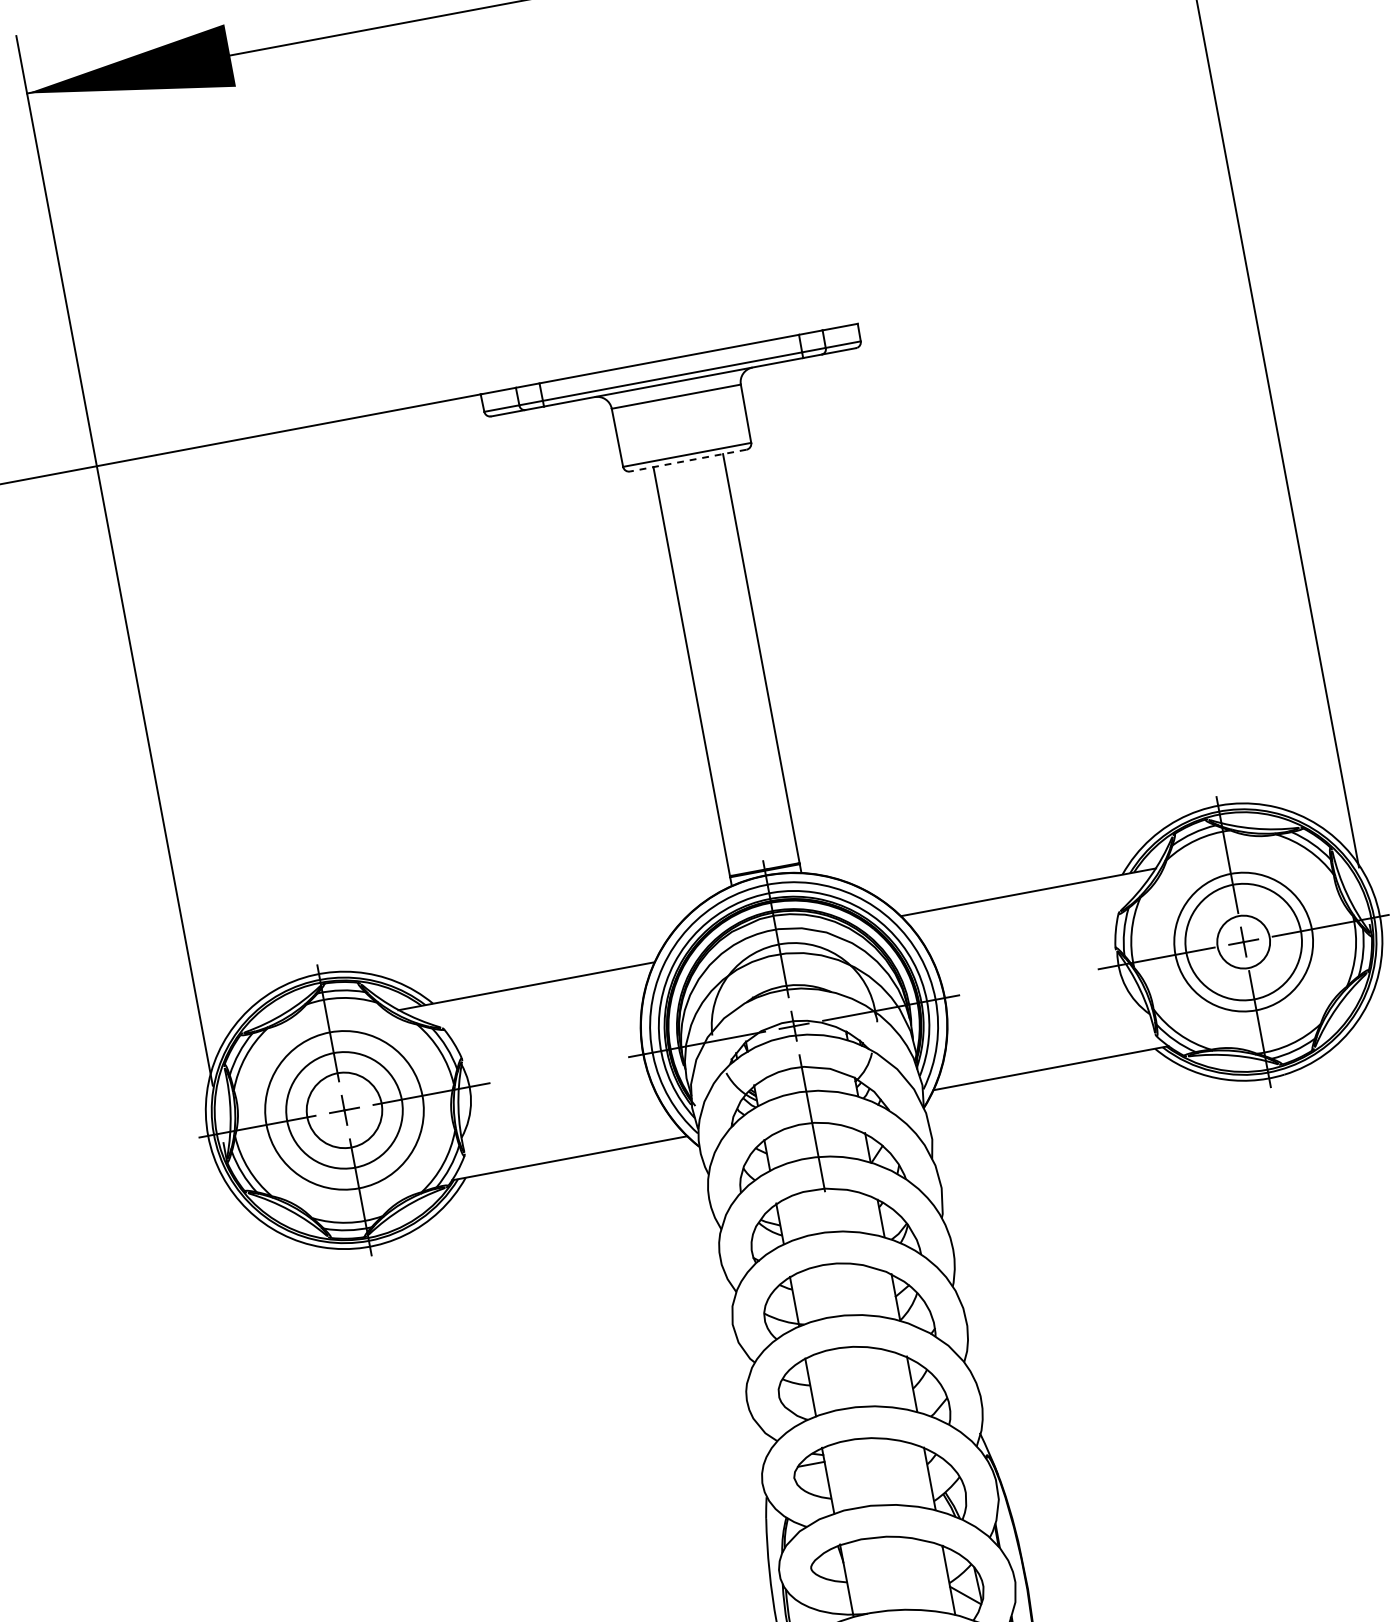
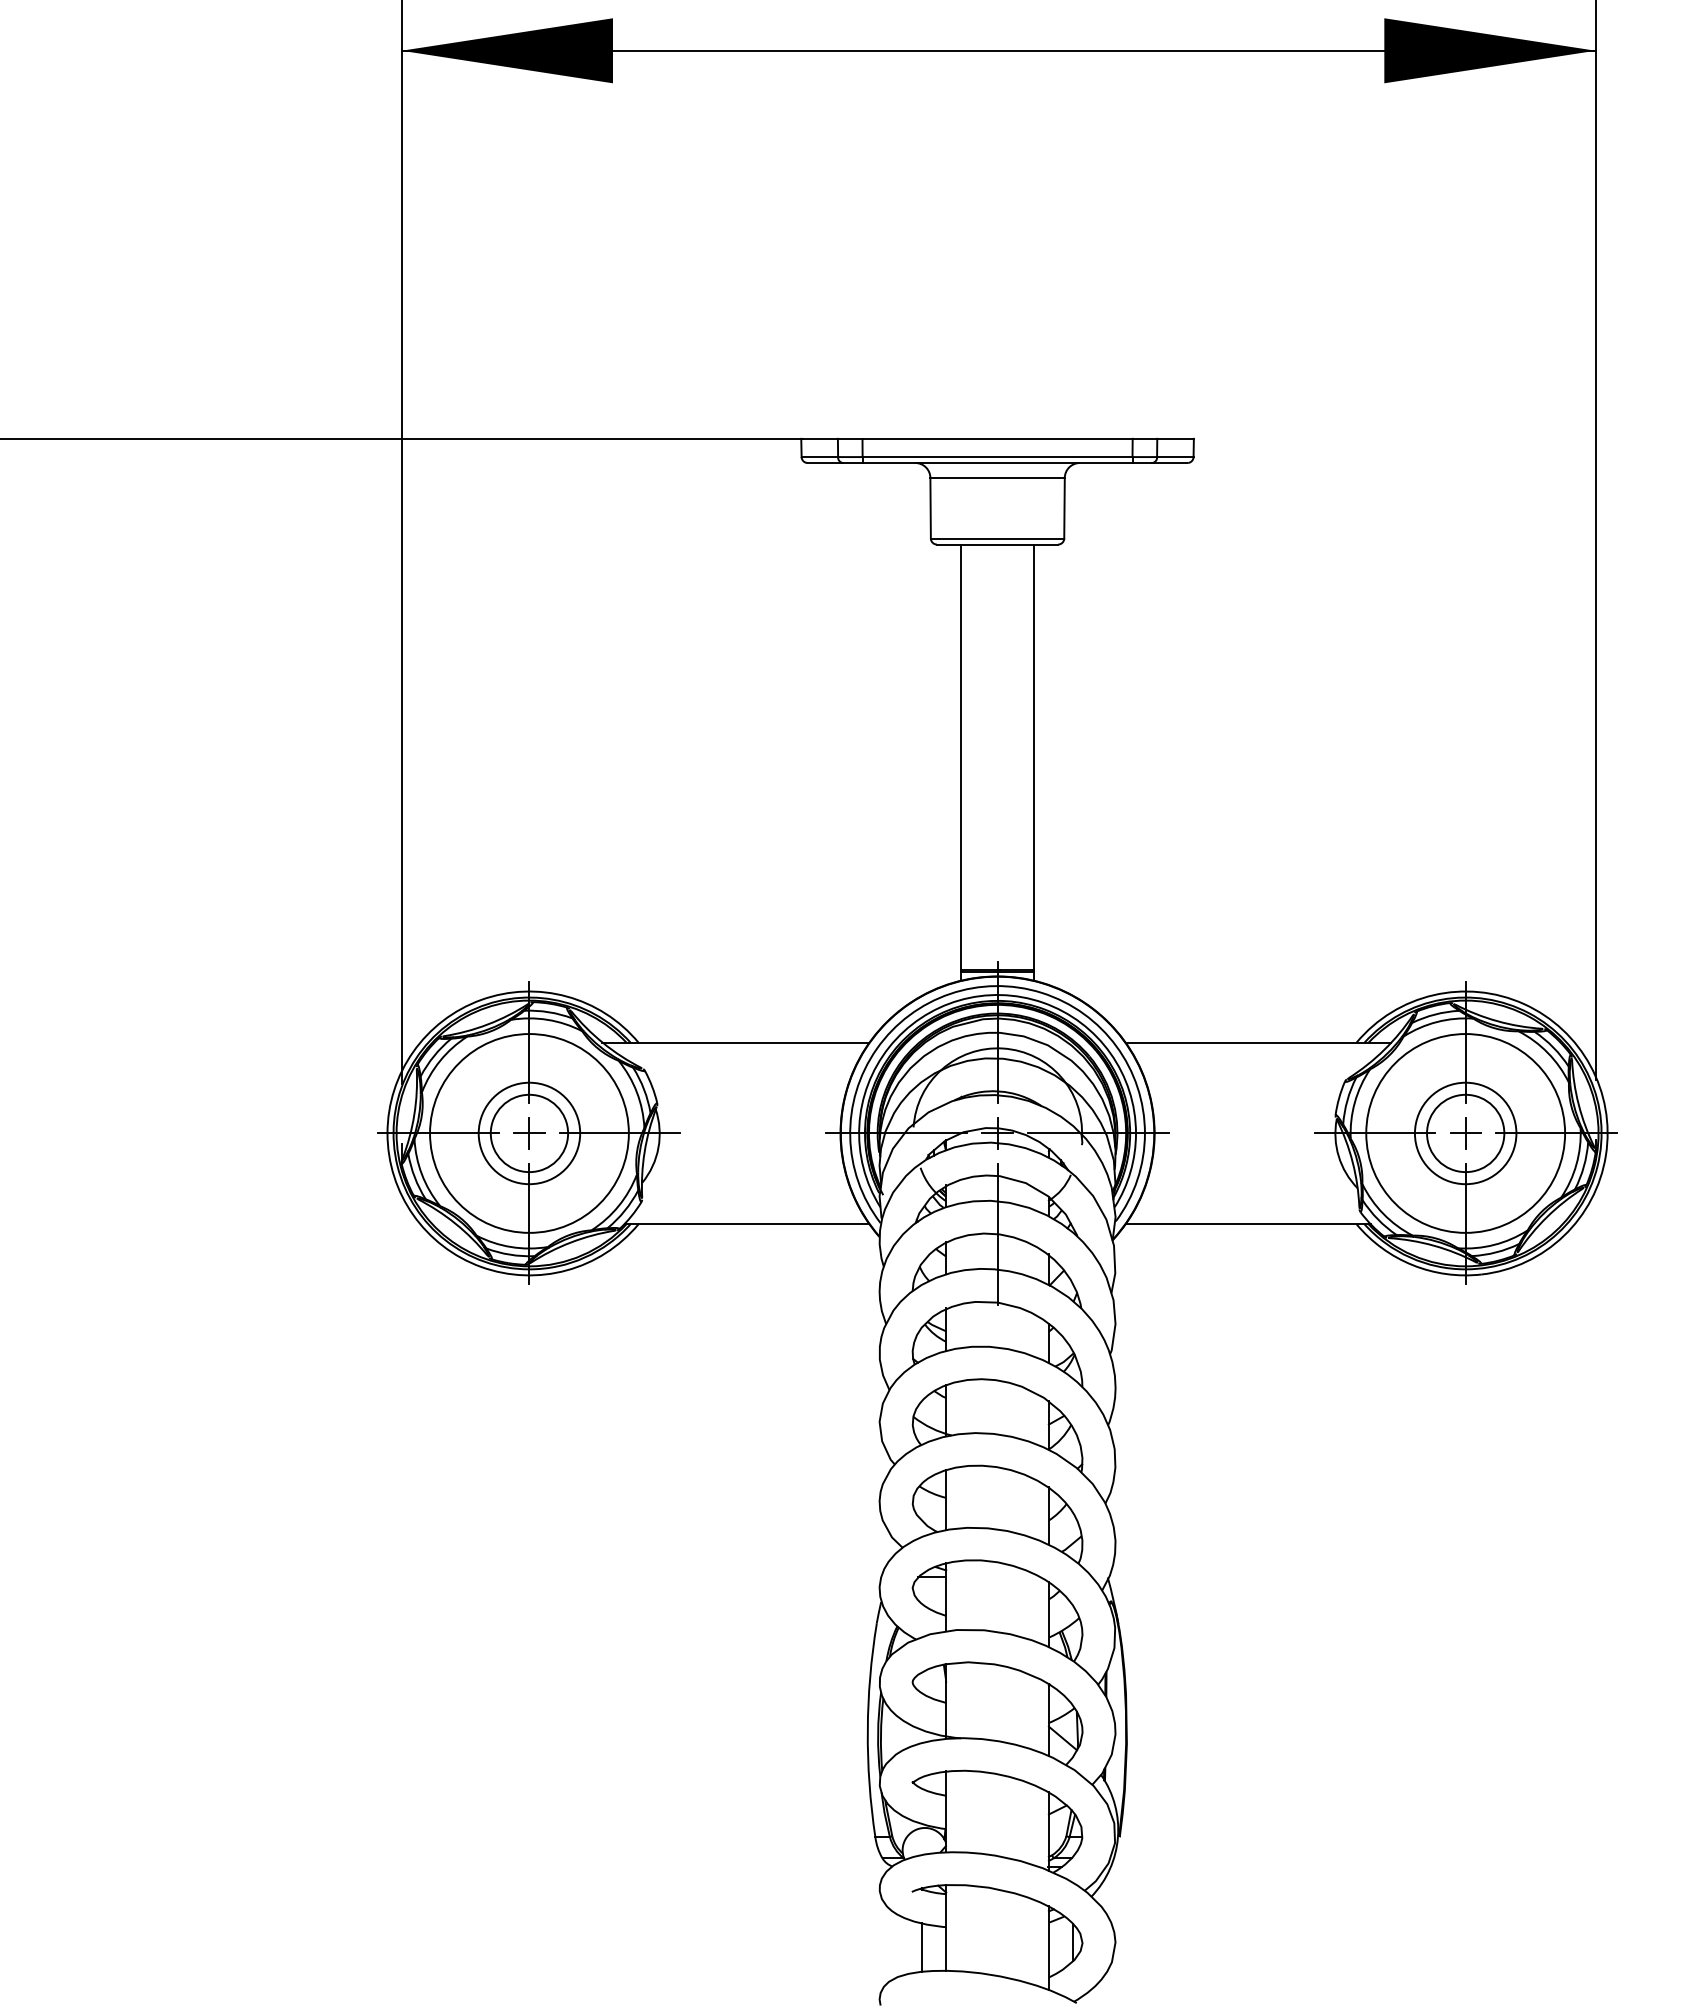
line: (688, 460) -> (997, 544), dashed -> solid
circle: (1243, 942) -> (1465, 1133), size x0.71
circle: (1243, 942) -> (1465, 1133), size x1.43
circle: (1243, 942) -> (1465, 1133), size x1.67
circle: (344, 1110) -> (529, 1133), size x0.62
circle: (344, 1110) -> (529, 1133), size x1.67

